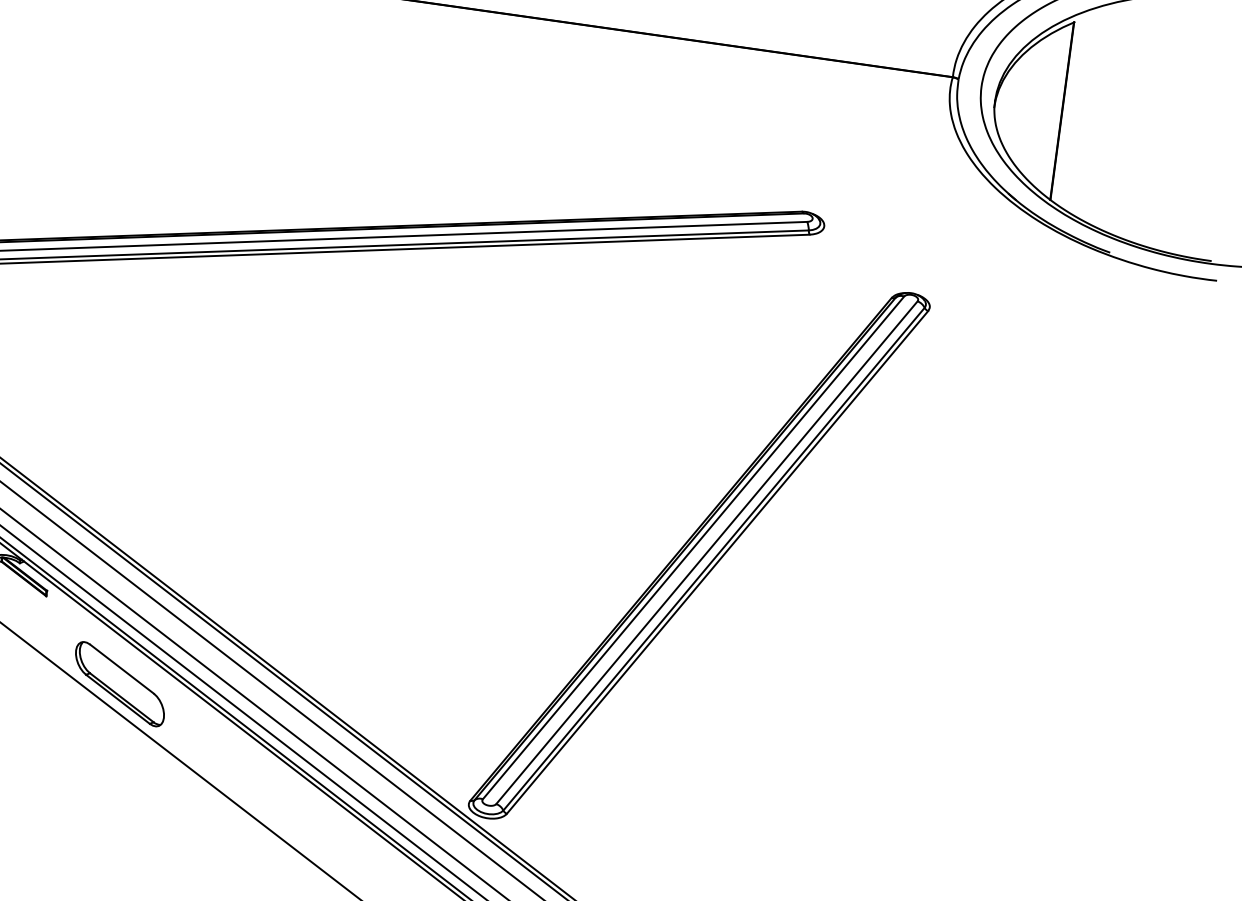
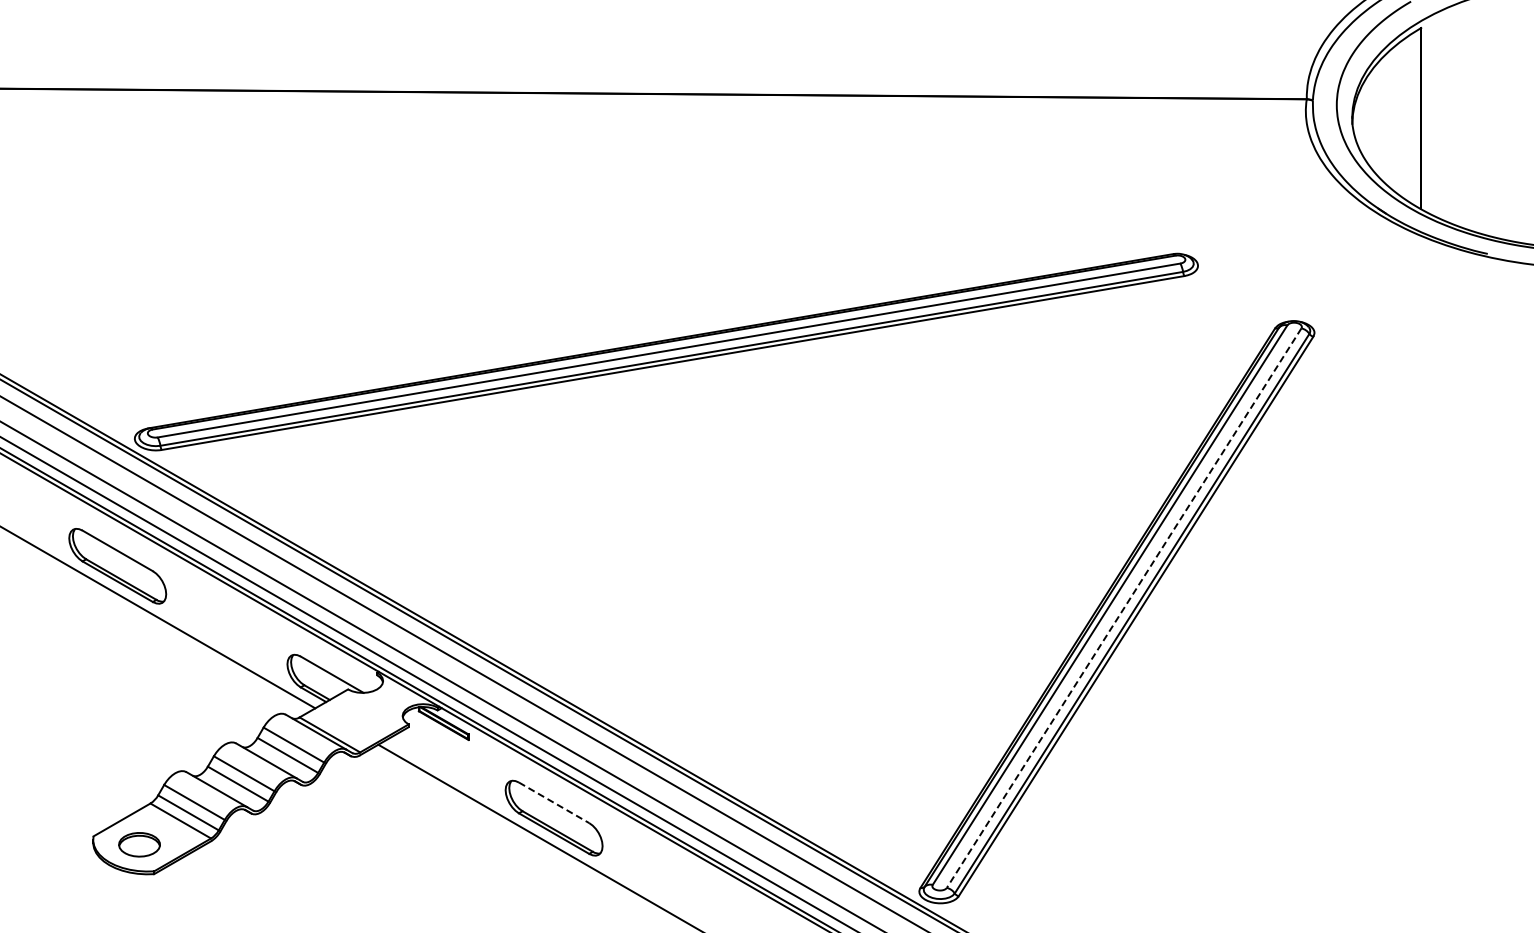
line: (706, 552) -> (1123, 608), solid -> dashed
line: (122, 668) -> (554, 802), solid -> dashed

